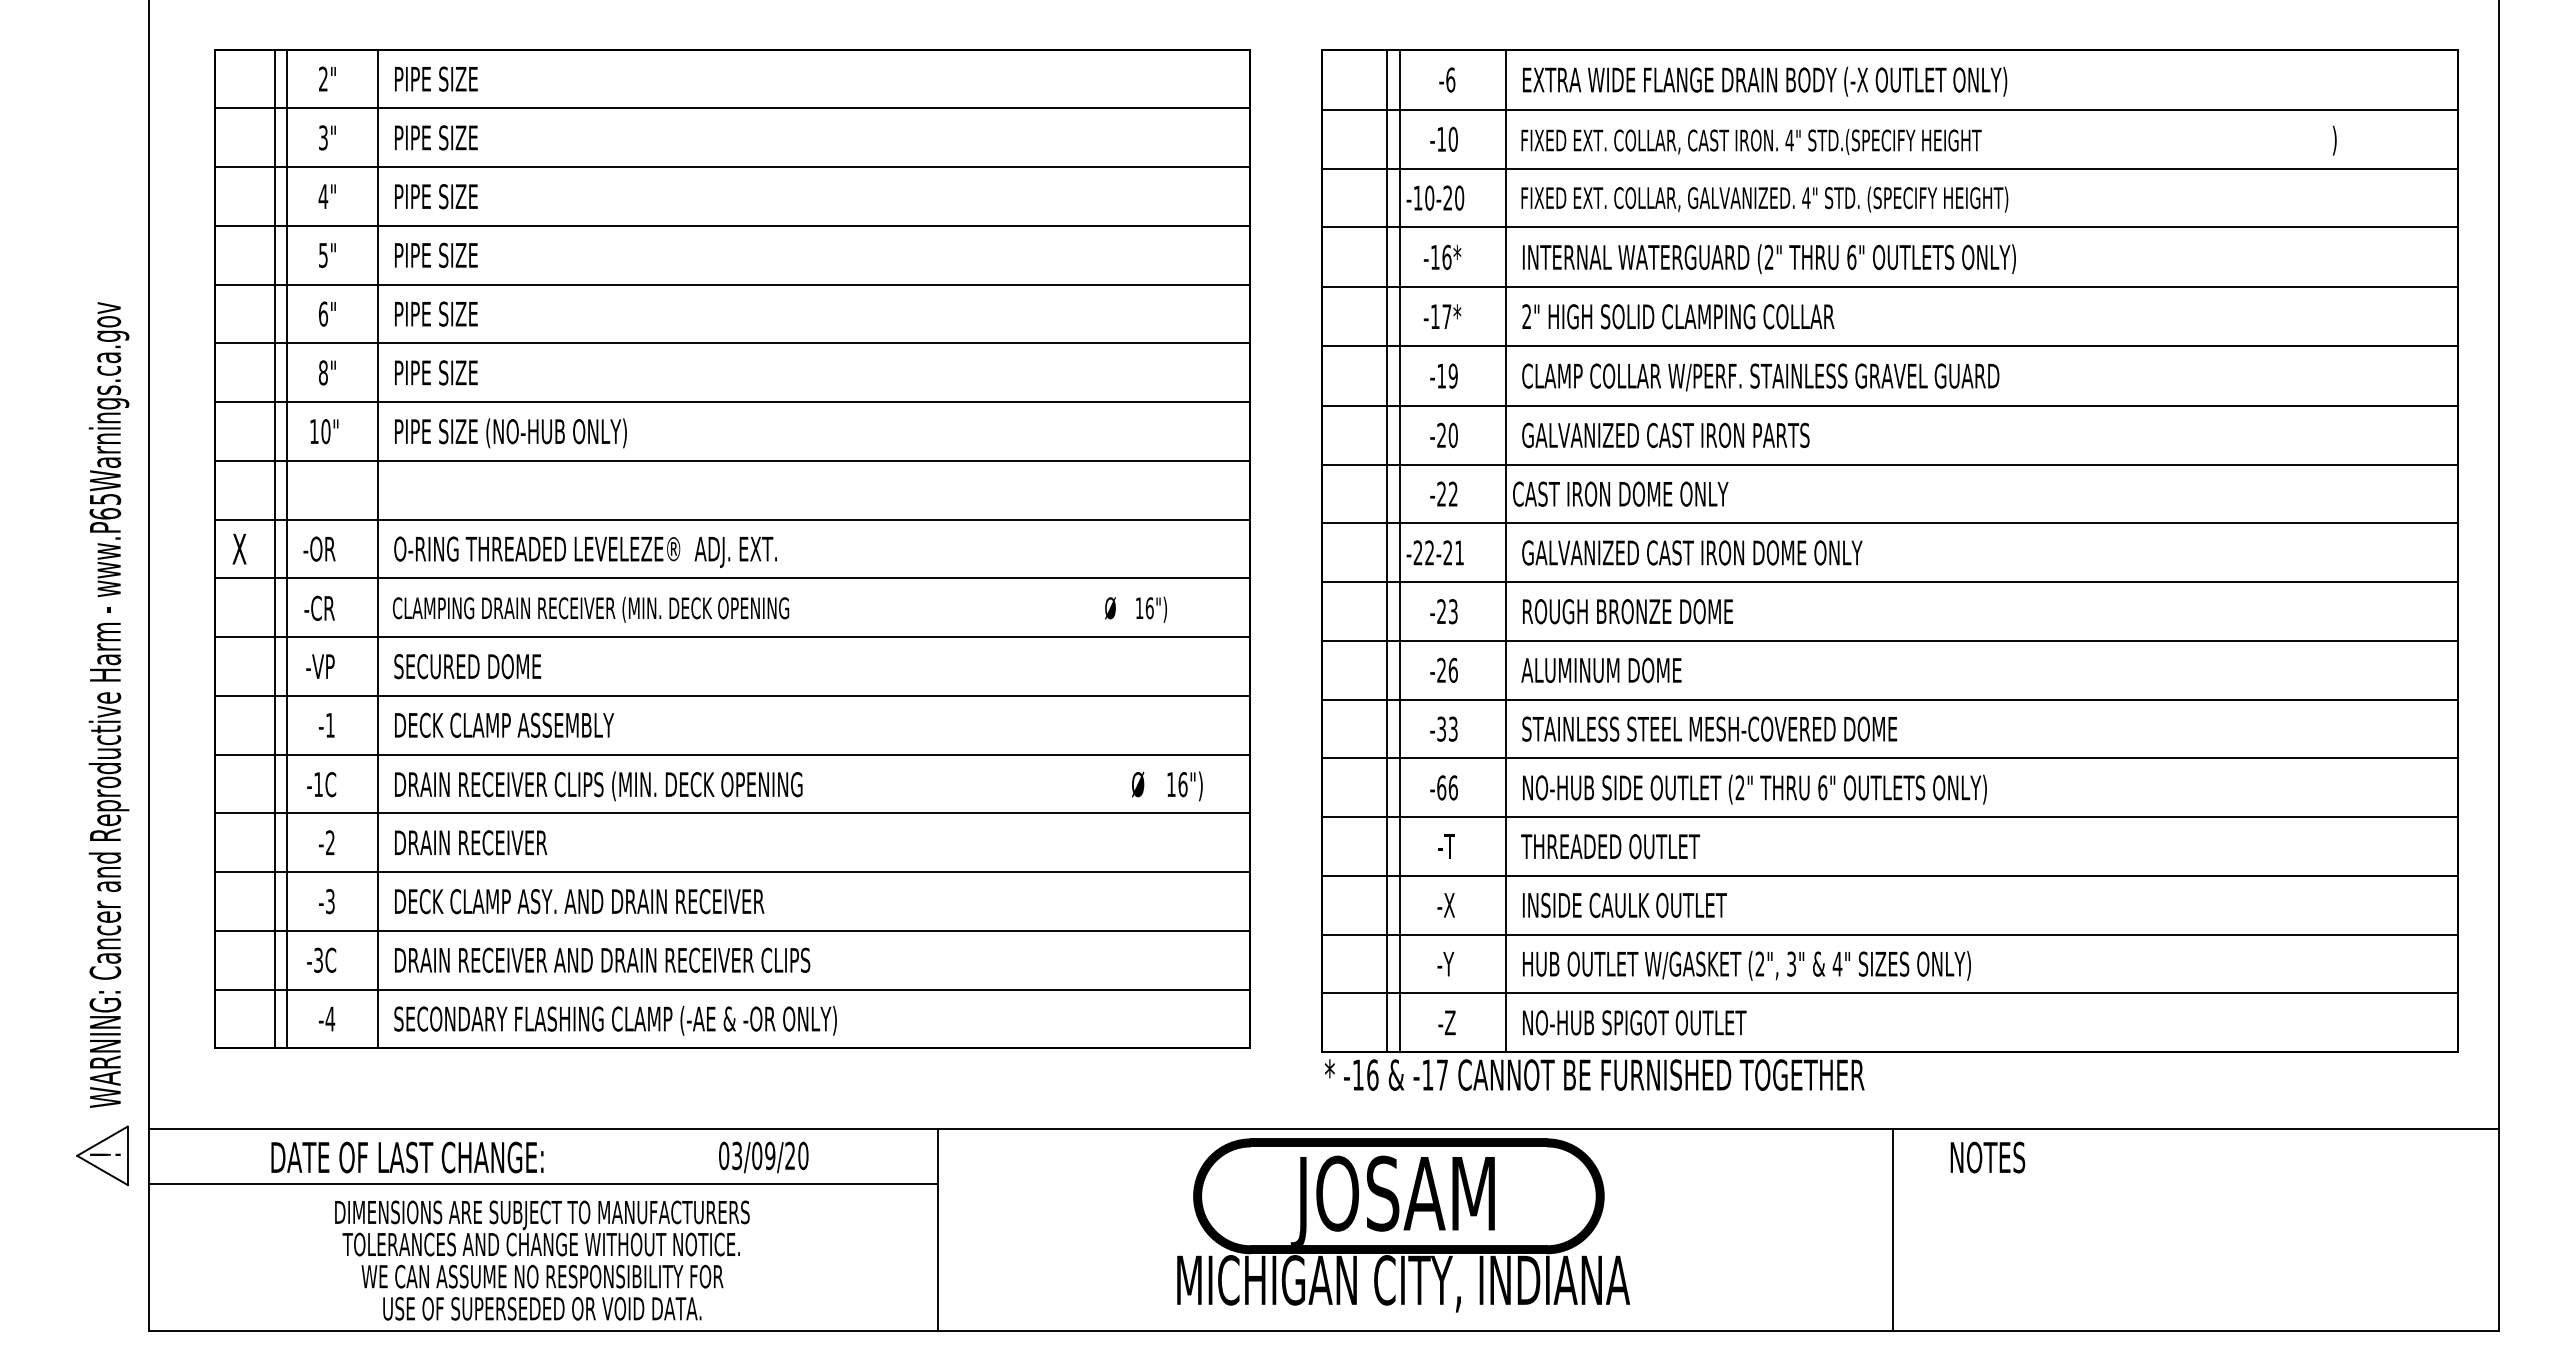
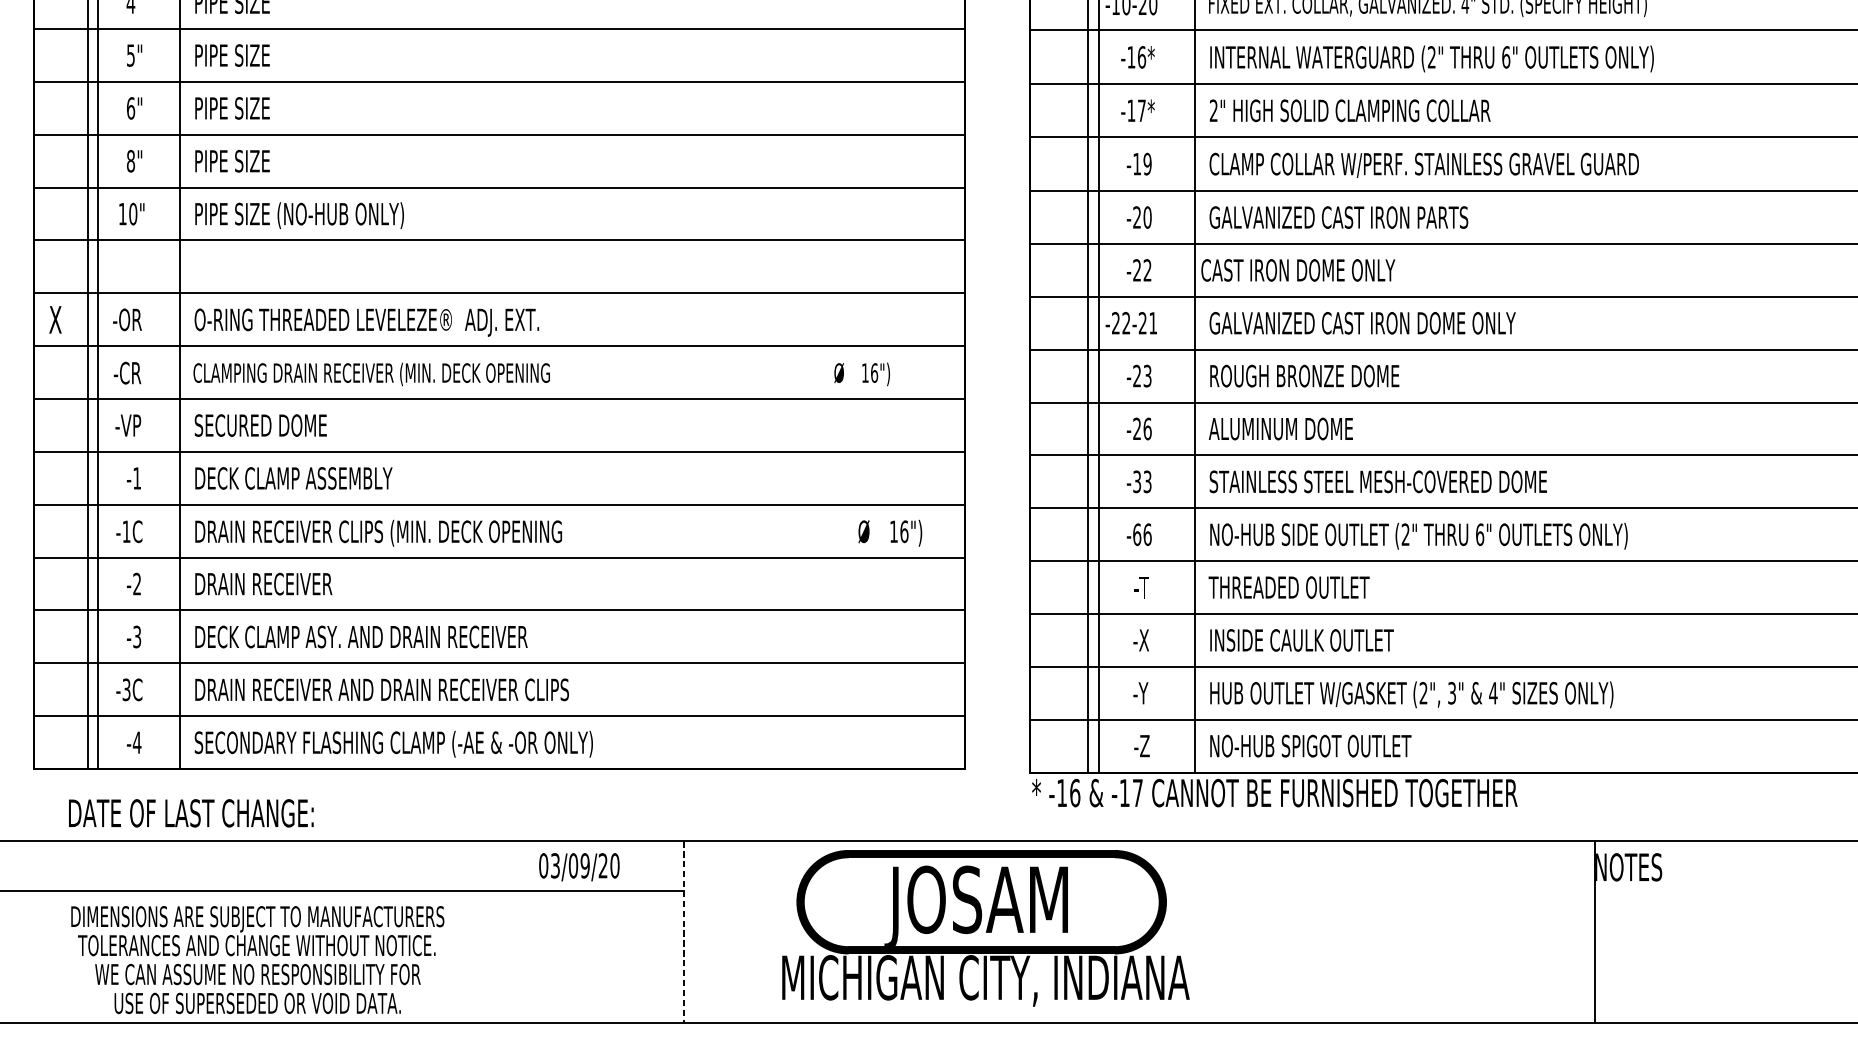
text: (407, 1157) -> (191, 813), moved
text: (763, 1157) -> (579, 867), moved
part: (1403, 1225) -> (985, 928), moved
line: (938, 1229) -> (684, 932), solid -> dashed
line: (1892, 1229) -> (1595, 932), moved
text: (542, 1260) -> (257, 959), moved

